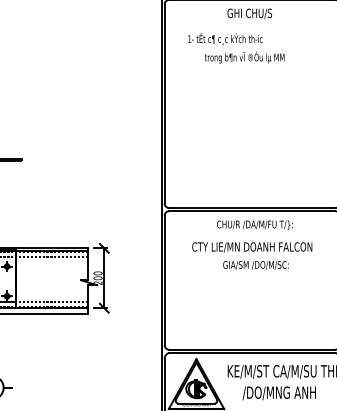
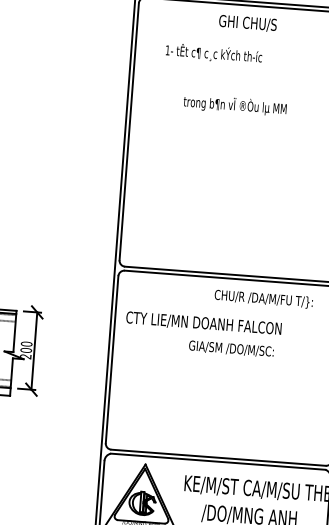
text: (244, 57) -> (234, 105), moved
text: (254, 224) -> (263, 298), moved
text: (252, 247) -> (204, 323), moved

